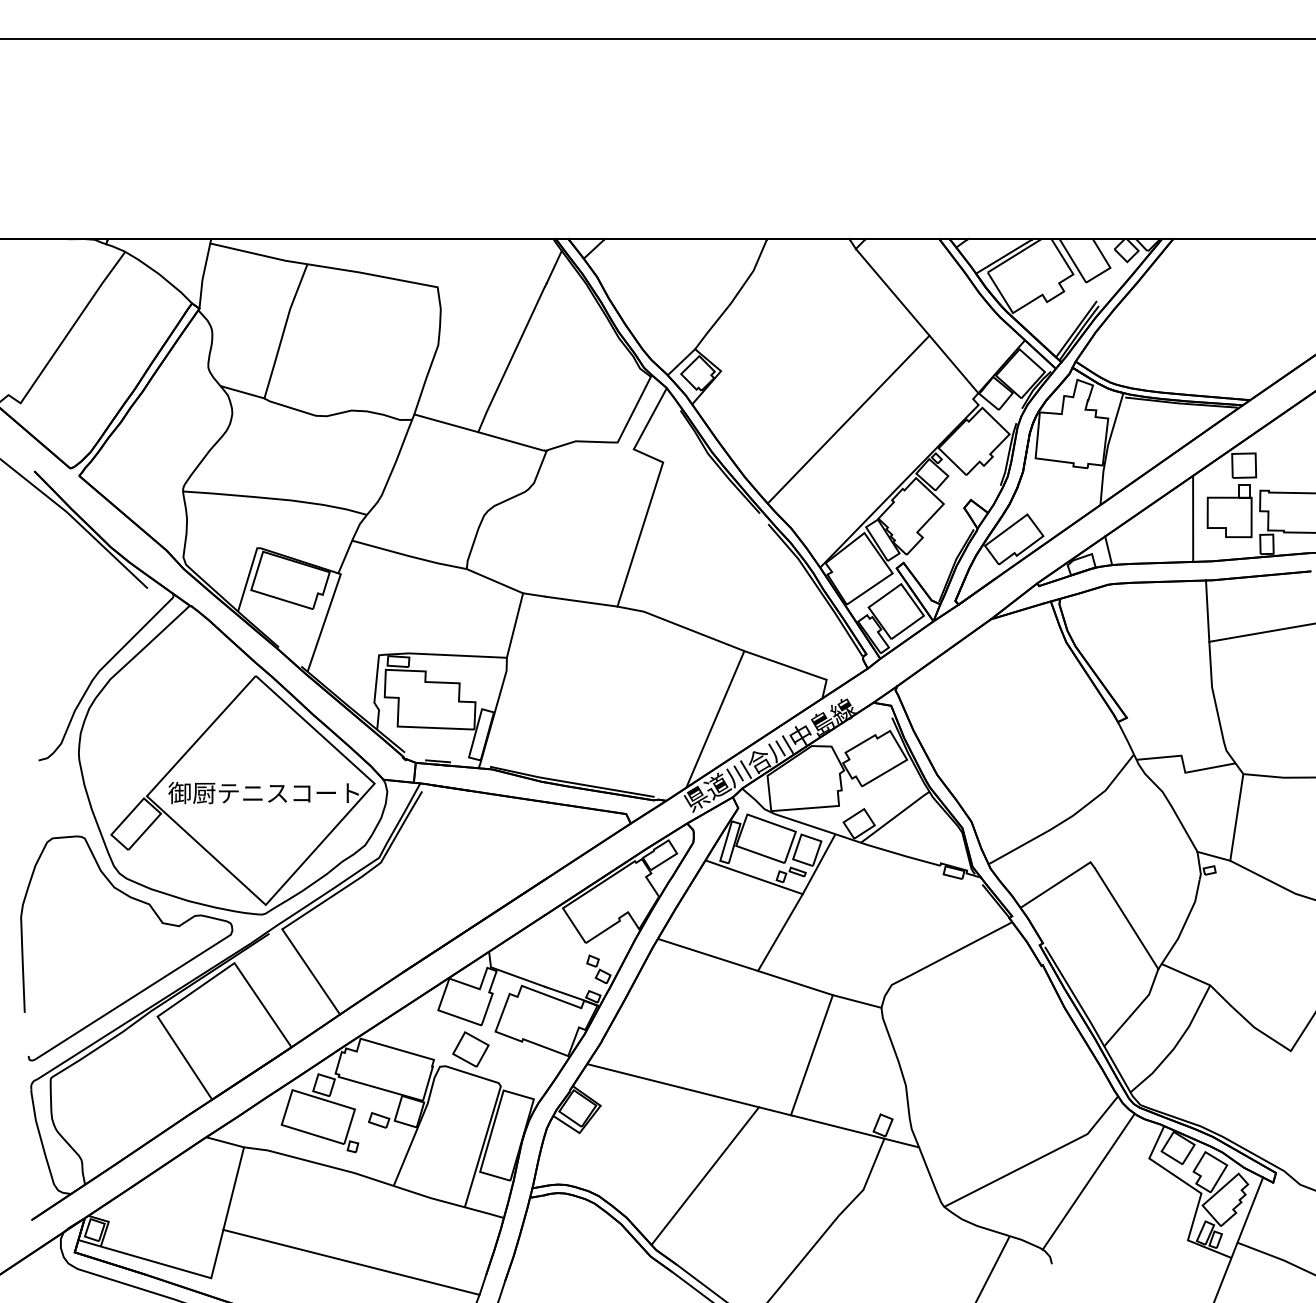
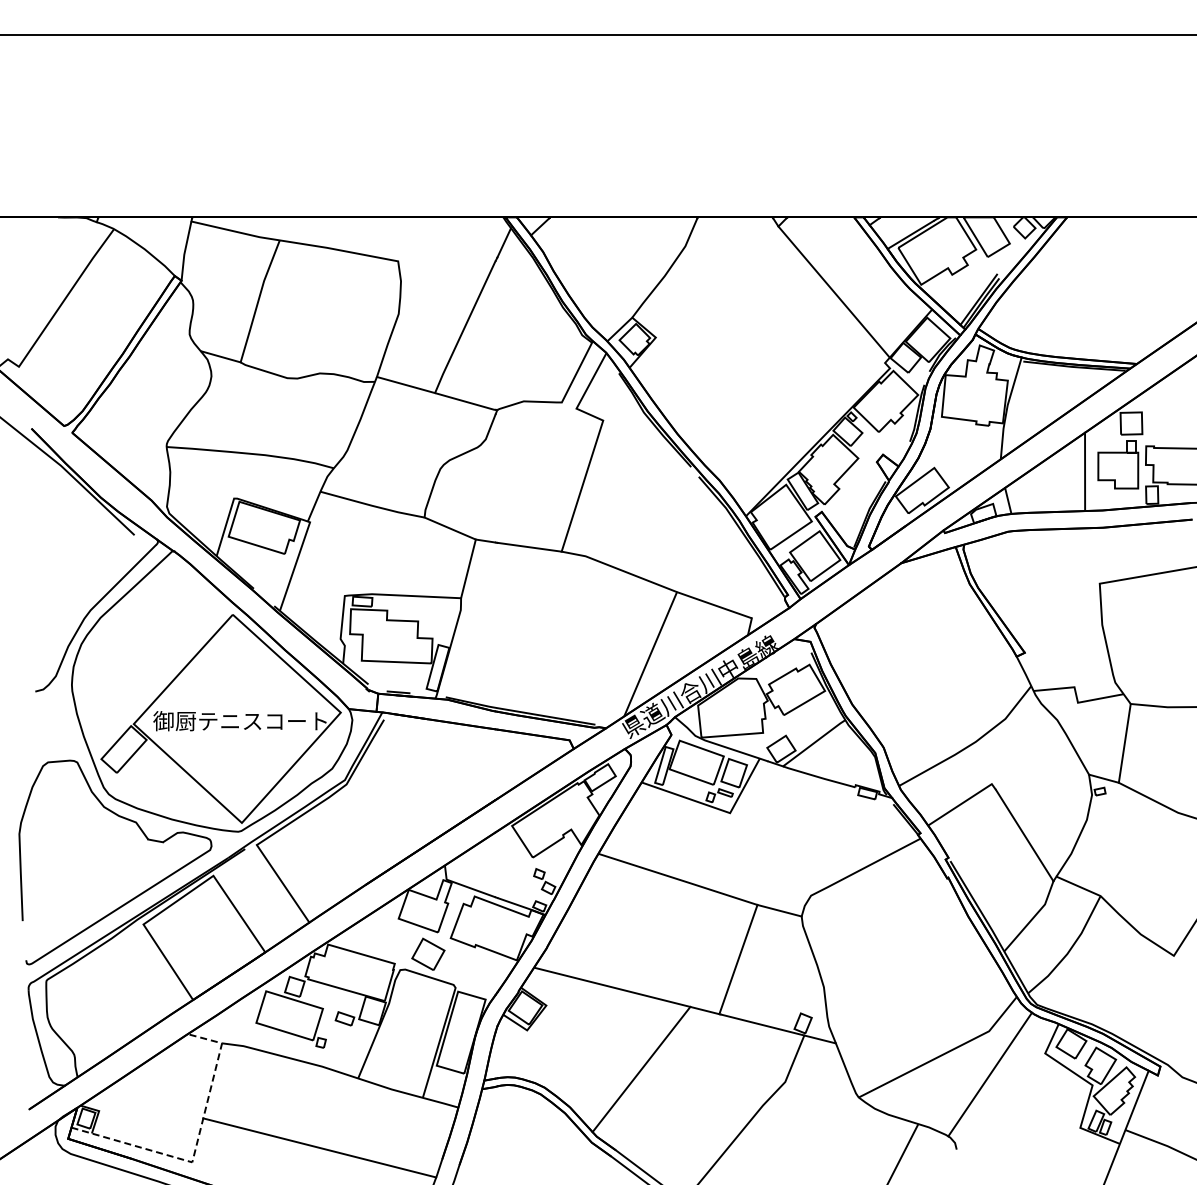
line: (848, 419) -> (771, 381), removed
line: (1206, 610) -> (1097, 555), removed
line: (780, 931) -> (709, 847), removed
line: (215, 1259) -> (196, 1145), solid -> dashed

